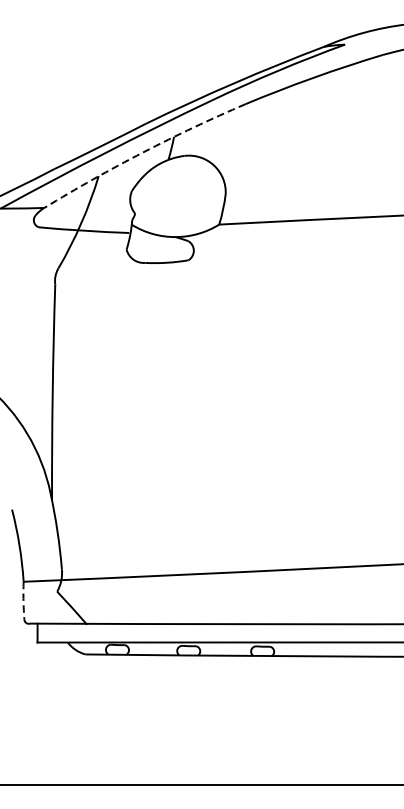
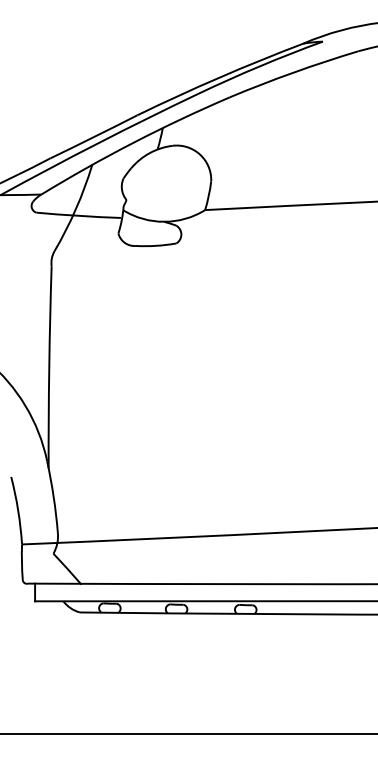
arc: (142, 152) -> (133, 142), dashed -> solid
arc: (23, 601) -> (21, 562), dashed -> solid

